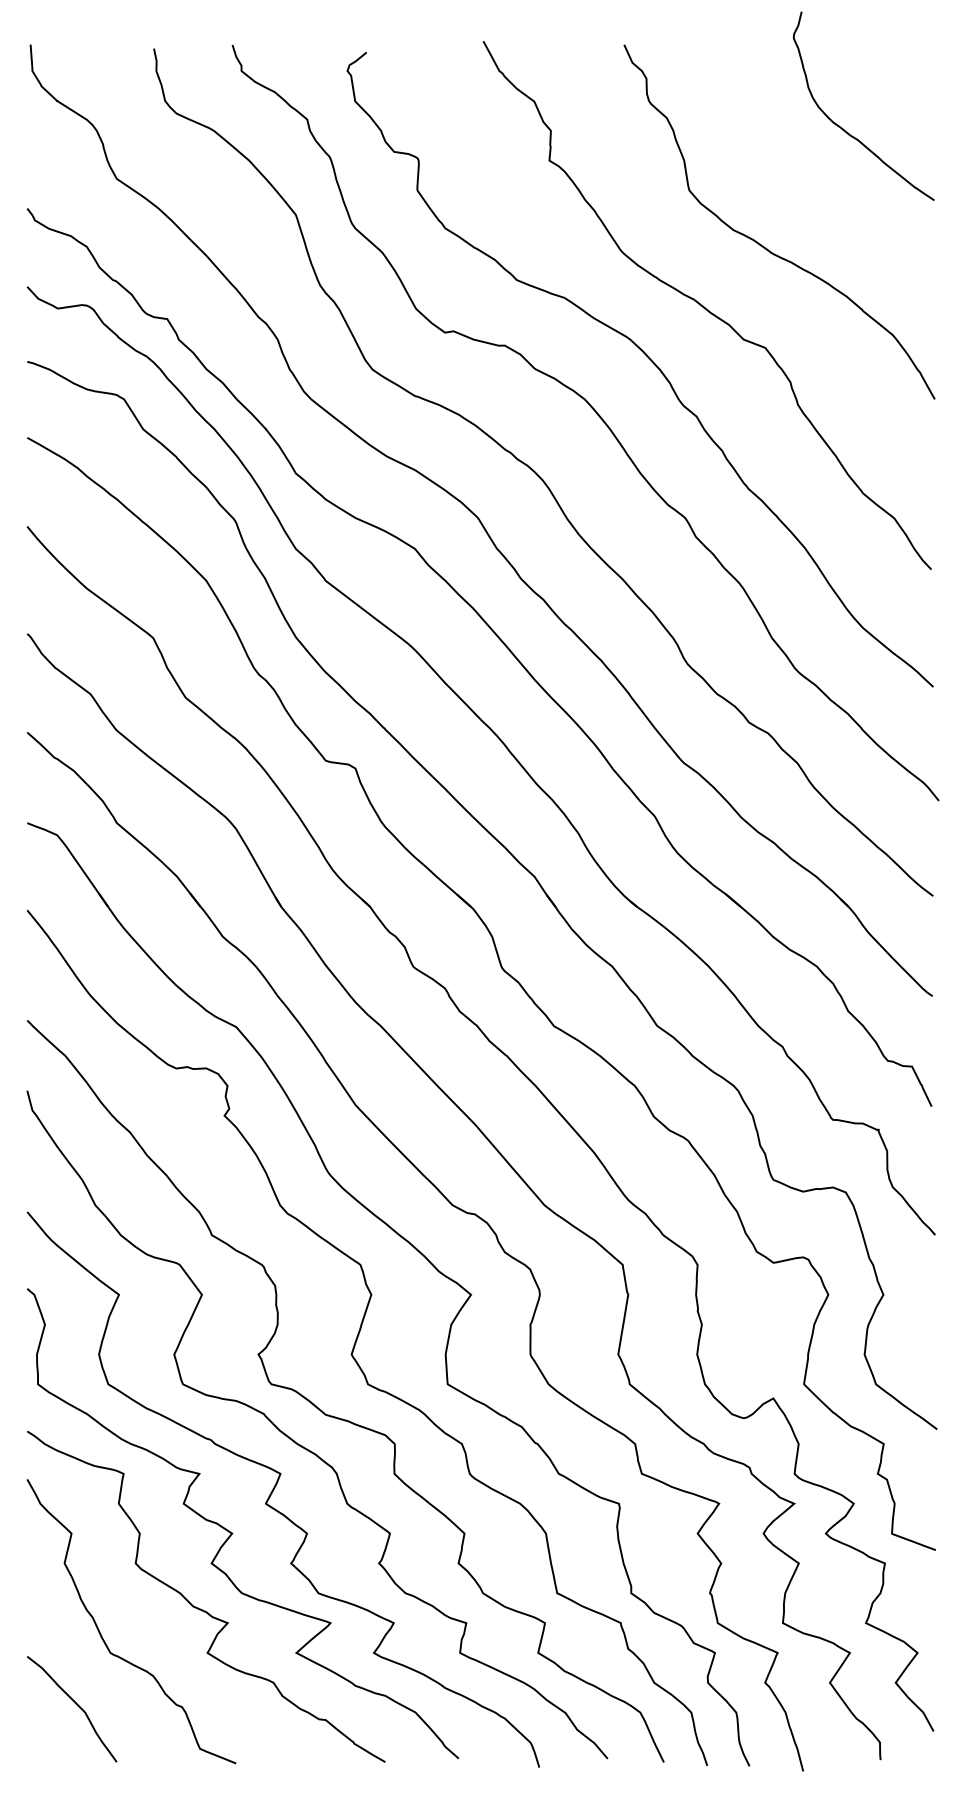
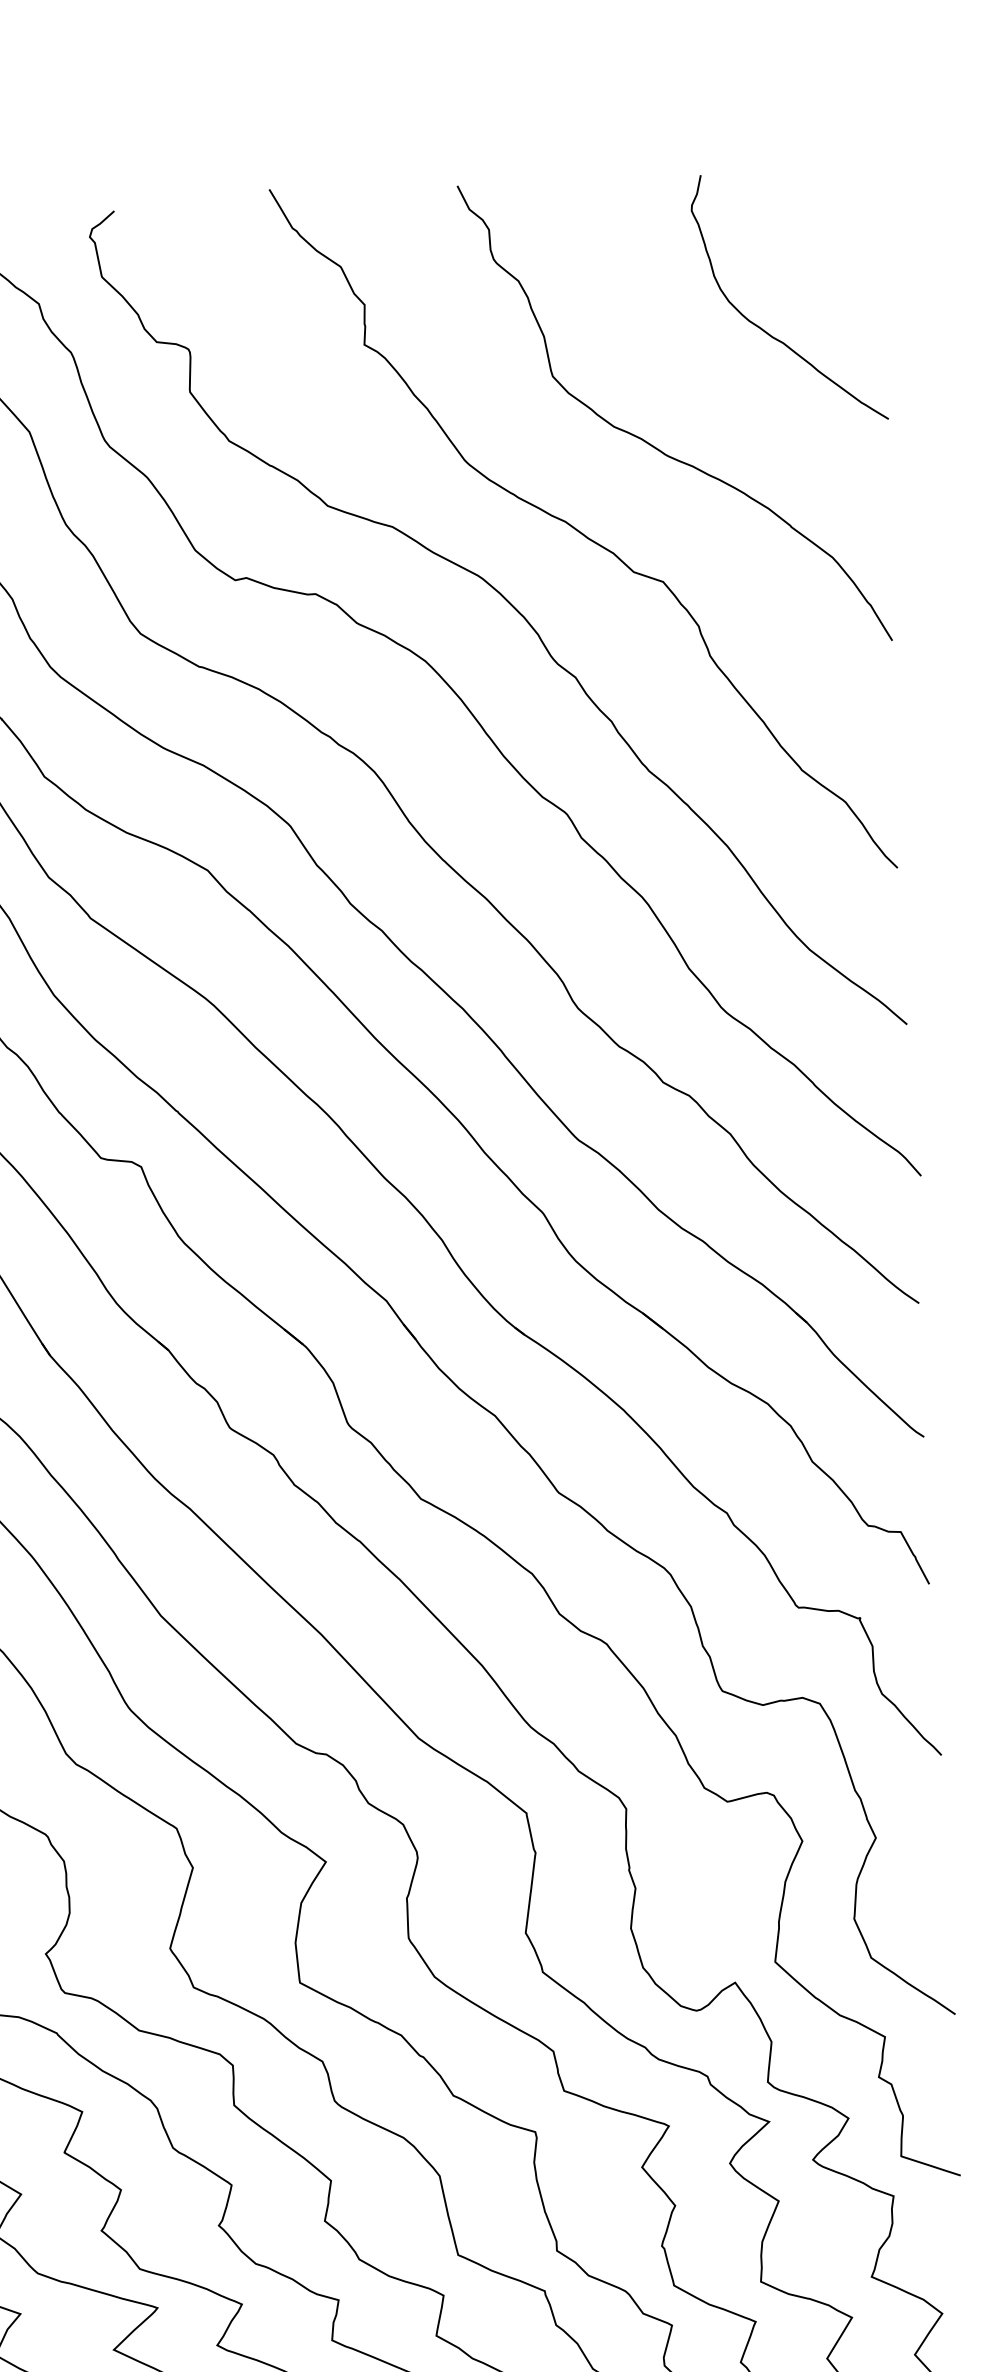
curve: (842, 127) -> (761, 327), moved

